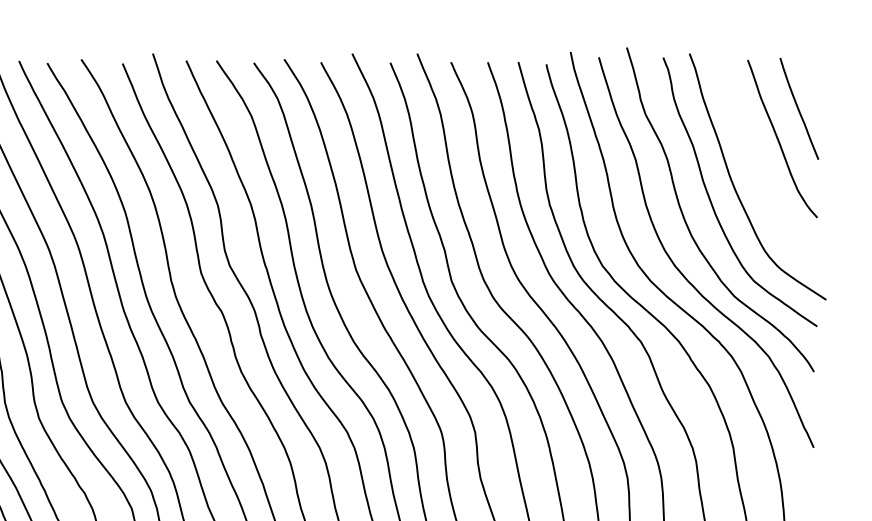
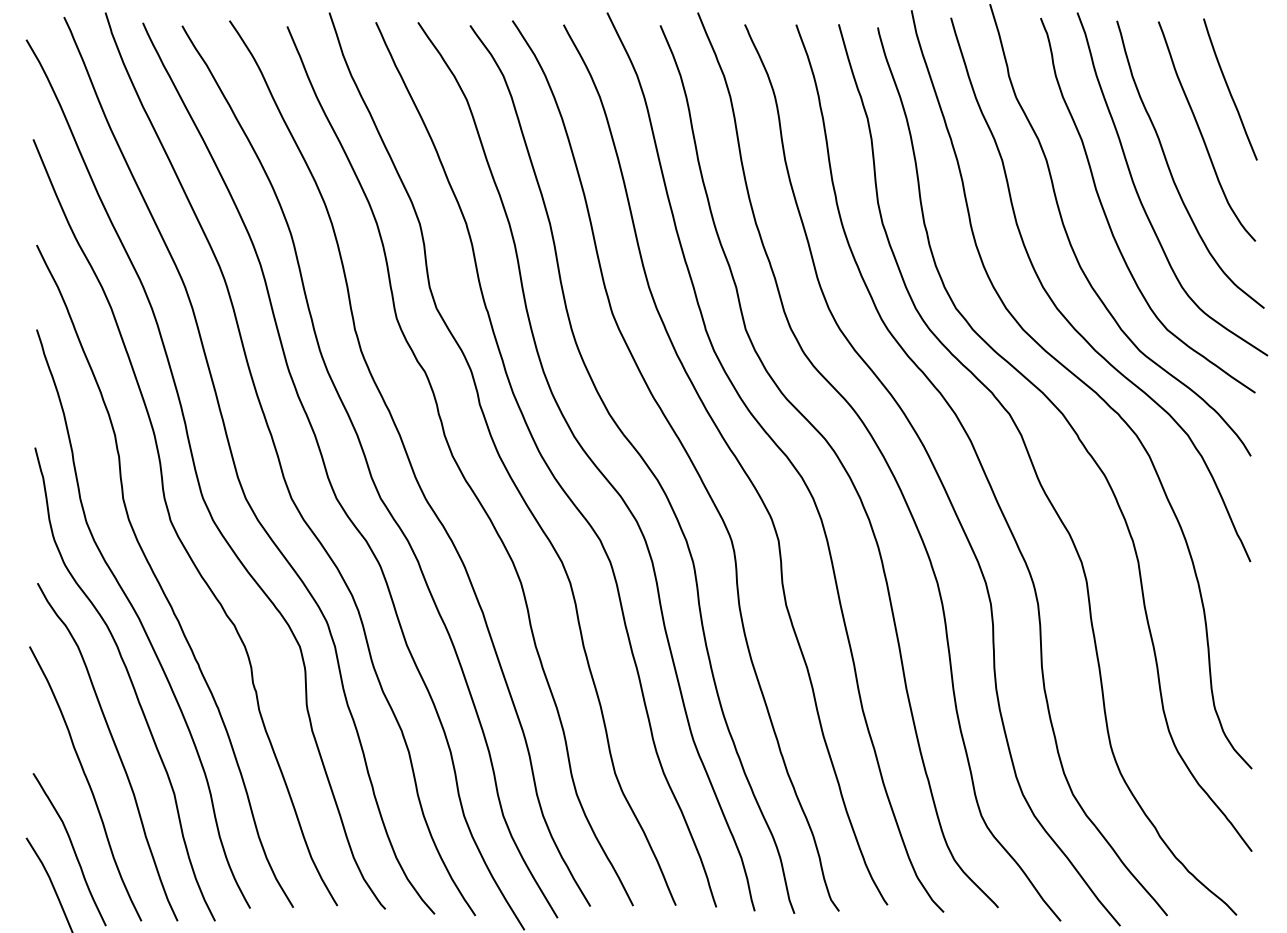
curve: (757, 167) -> (1171, 171), added

